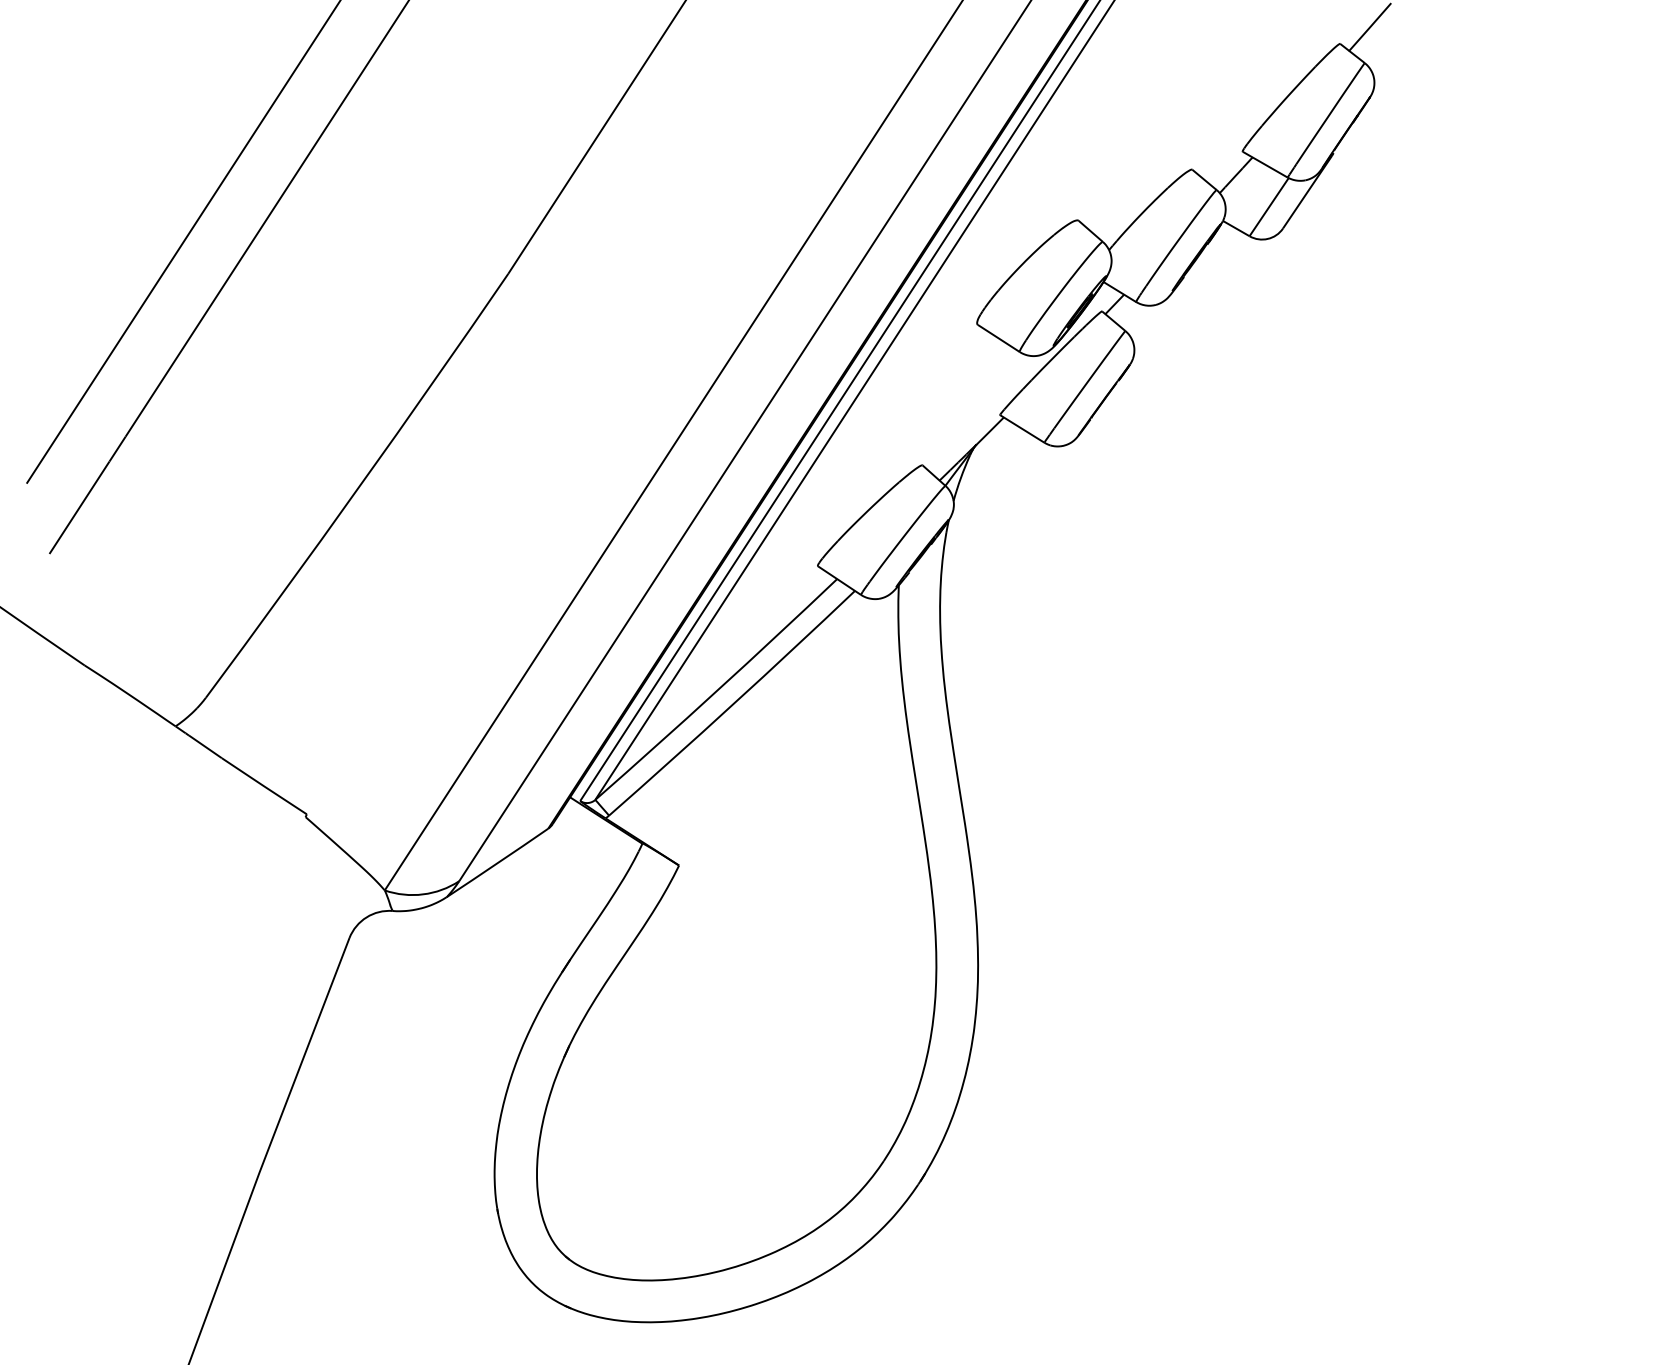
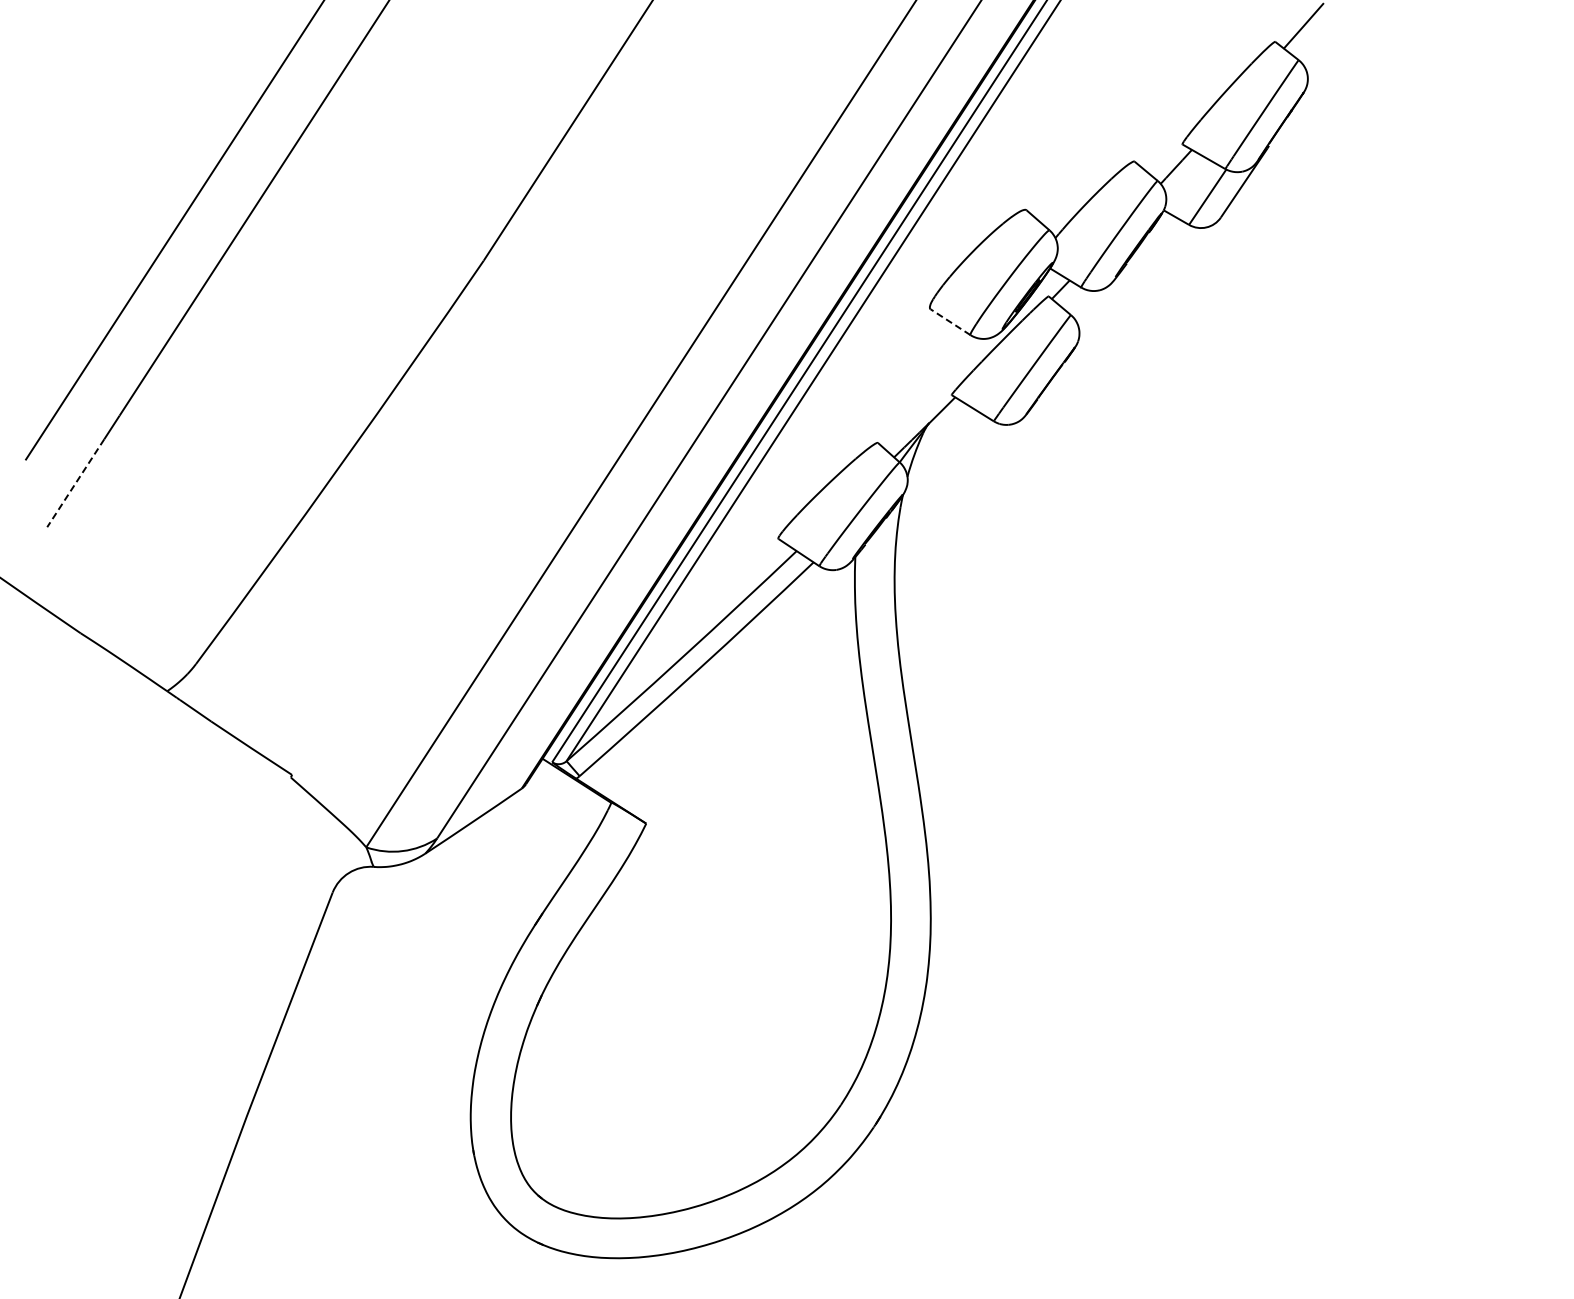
line: (998, 338) -> (950, 322), solid -> dashed
line: (79, 508) -> (75, 483), solid -> dashed

